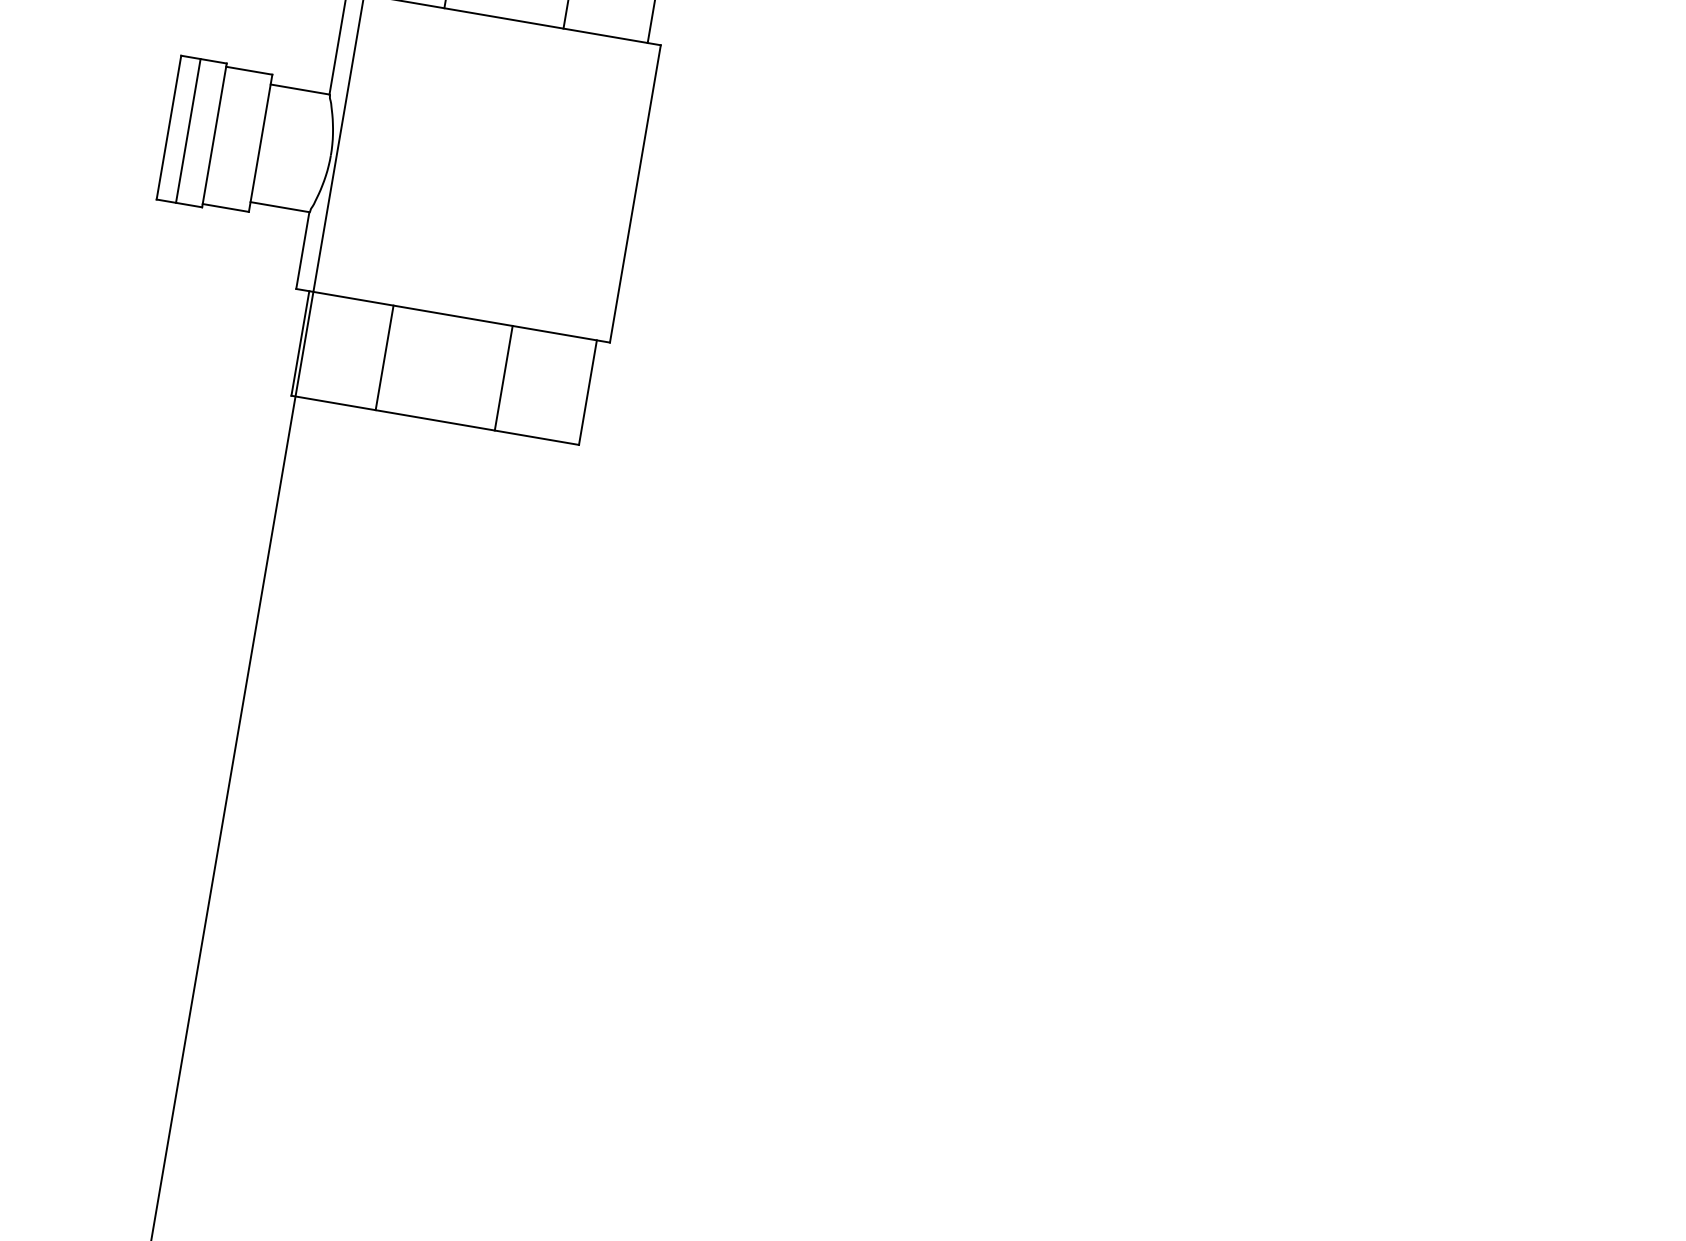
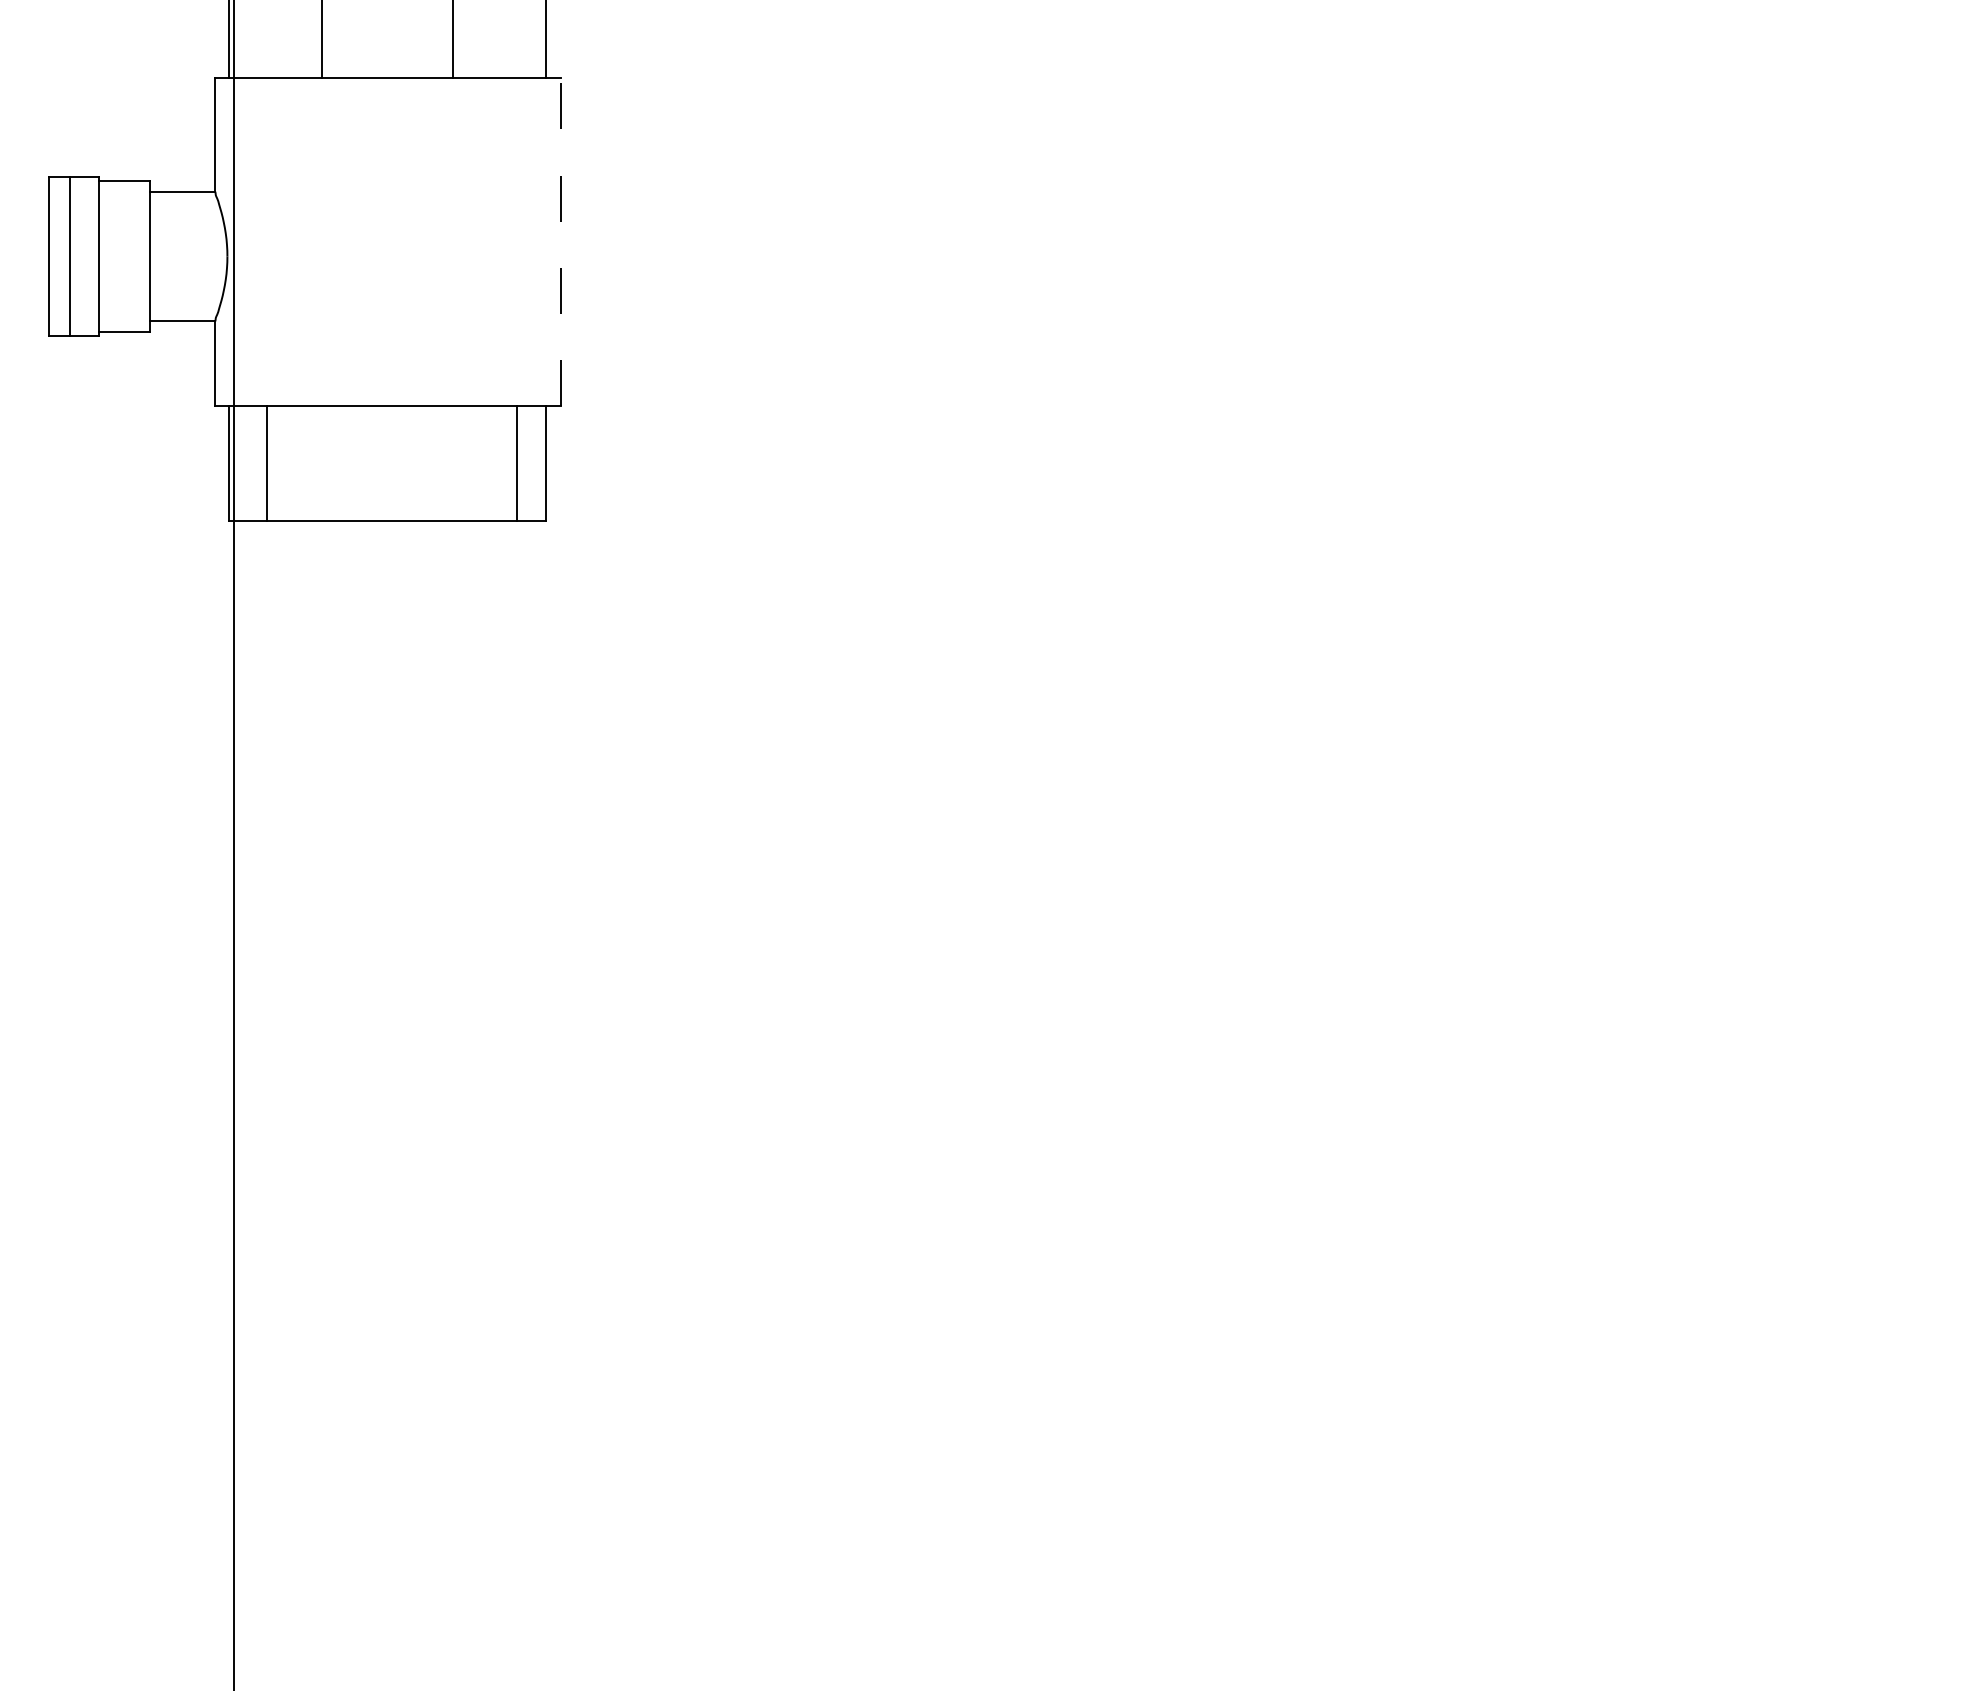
line: (635, 194) -> (560, 242), solid -> dashed
line: (385, 357) -> (267, 463), moved
line: (503, 378) -> (517, 463), moved

